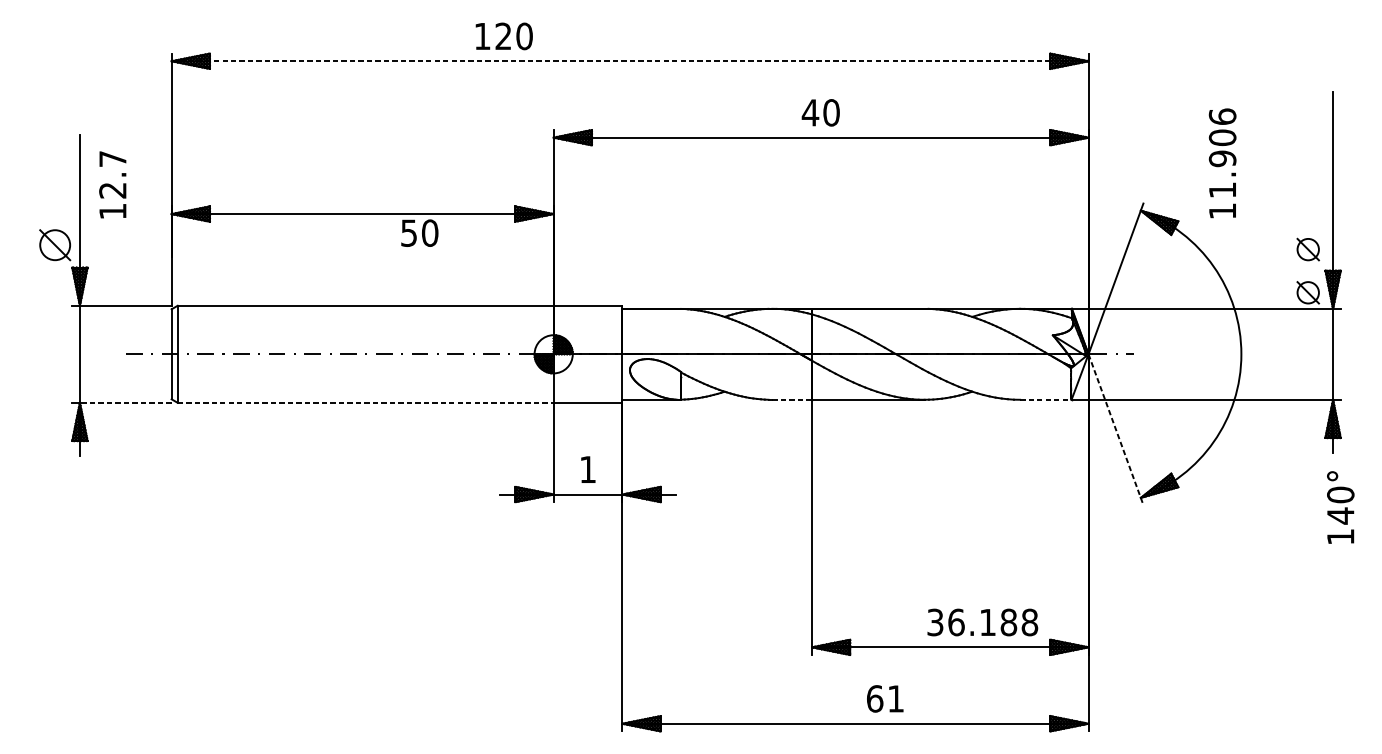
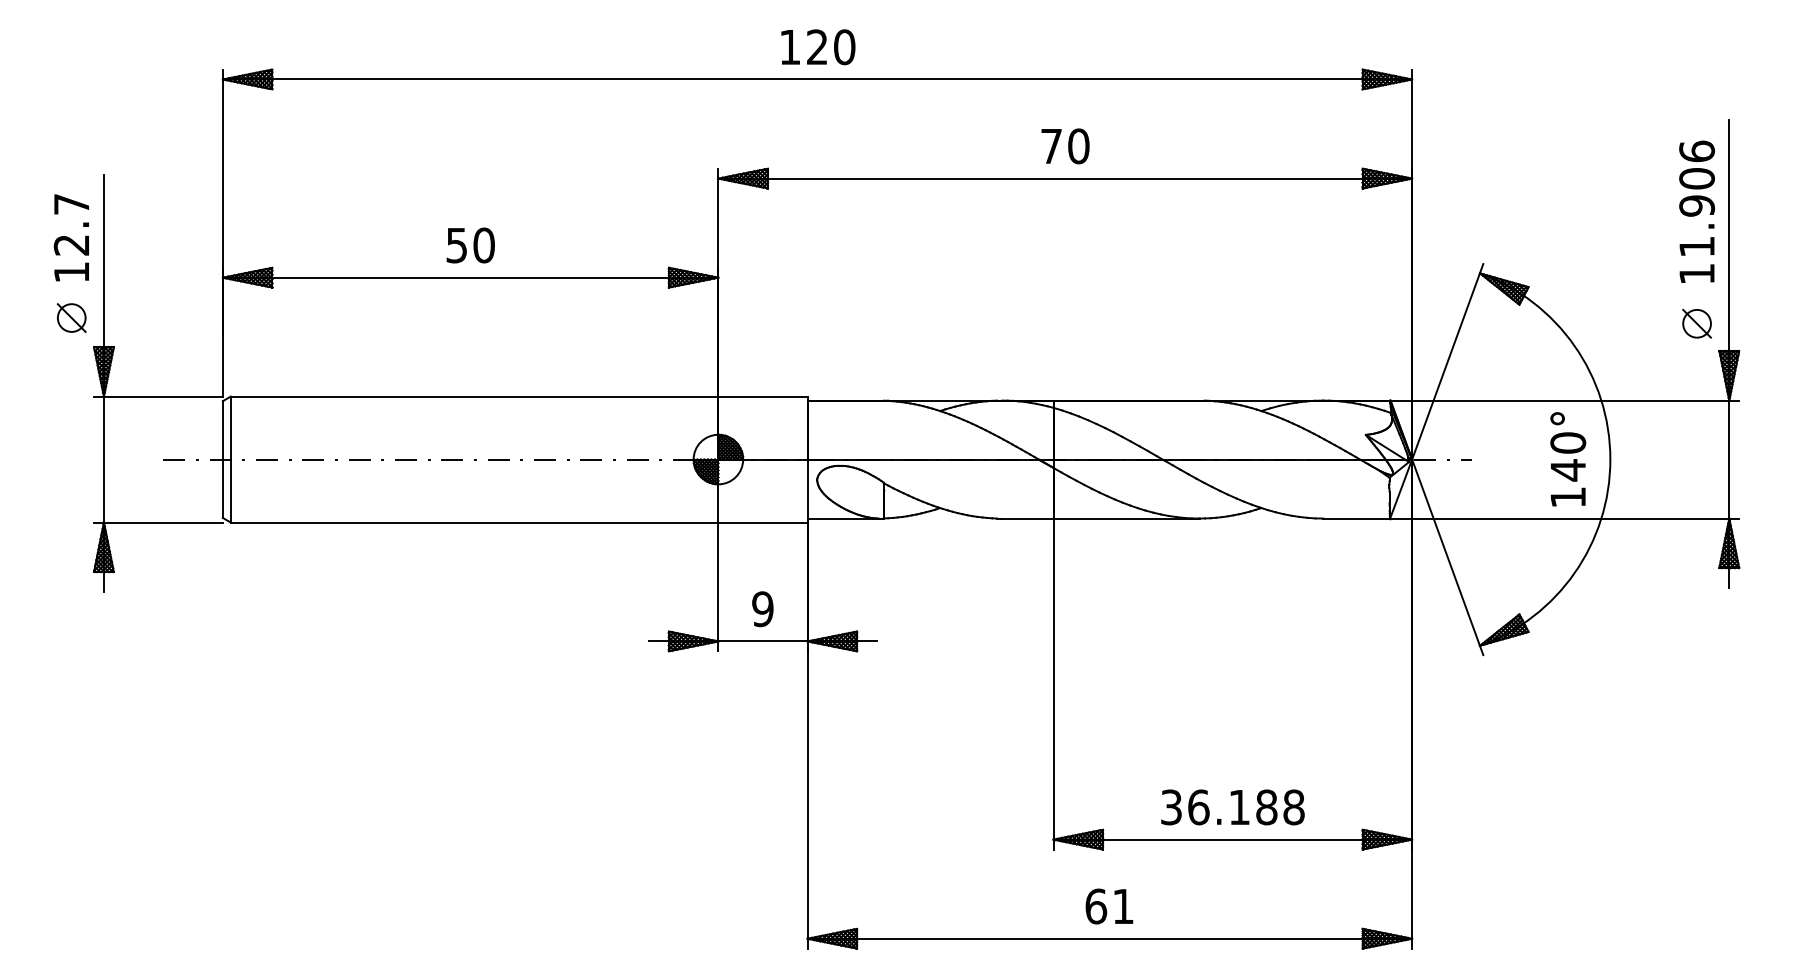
text: (504, 36) -> (818, 47), moved
line: (630, 61) -> (817, 79), dashed -> solid
text: (810, 112) -> (1051, 146), 40 -> 70
text: (1222, 163) -> (1696, 211), moved
text: (111, 184) -> (70, 237), moved
text: (419, 233) -> (470, 245), moved
part: (54, 244) -> (71, 317), size x0.71
part: (1307, 292) -> (1696, 379), removed
line: (792, 399) -> (1027, 518), dashed -> solid
line: (1046, 399) -> (1357, 518), dashed -> solid
line: (125, 402) -> (162, 522), dashed -> solid
line: (365, 402) -> (474, 522), dashed -> solid
line: (1115, 429) -> (1447, 557), dashed -> solid
text: (587, 469) -> (762, 609), 1 -> 9
text: (1340, 507) -> (1568, 459), moved
text: (982, 622) -> (1232, 807), moved
text: (885, 698) -> (1109, 906), moved

